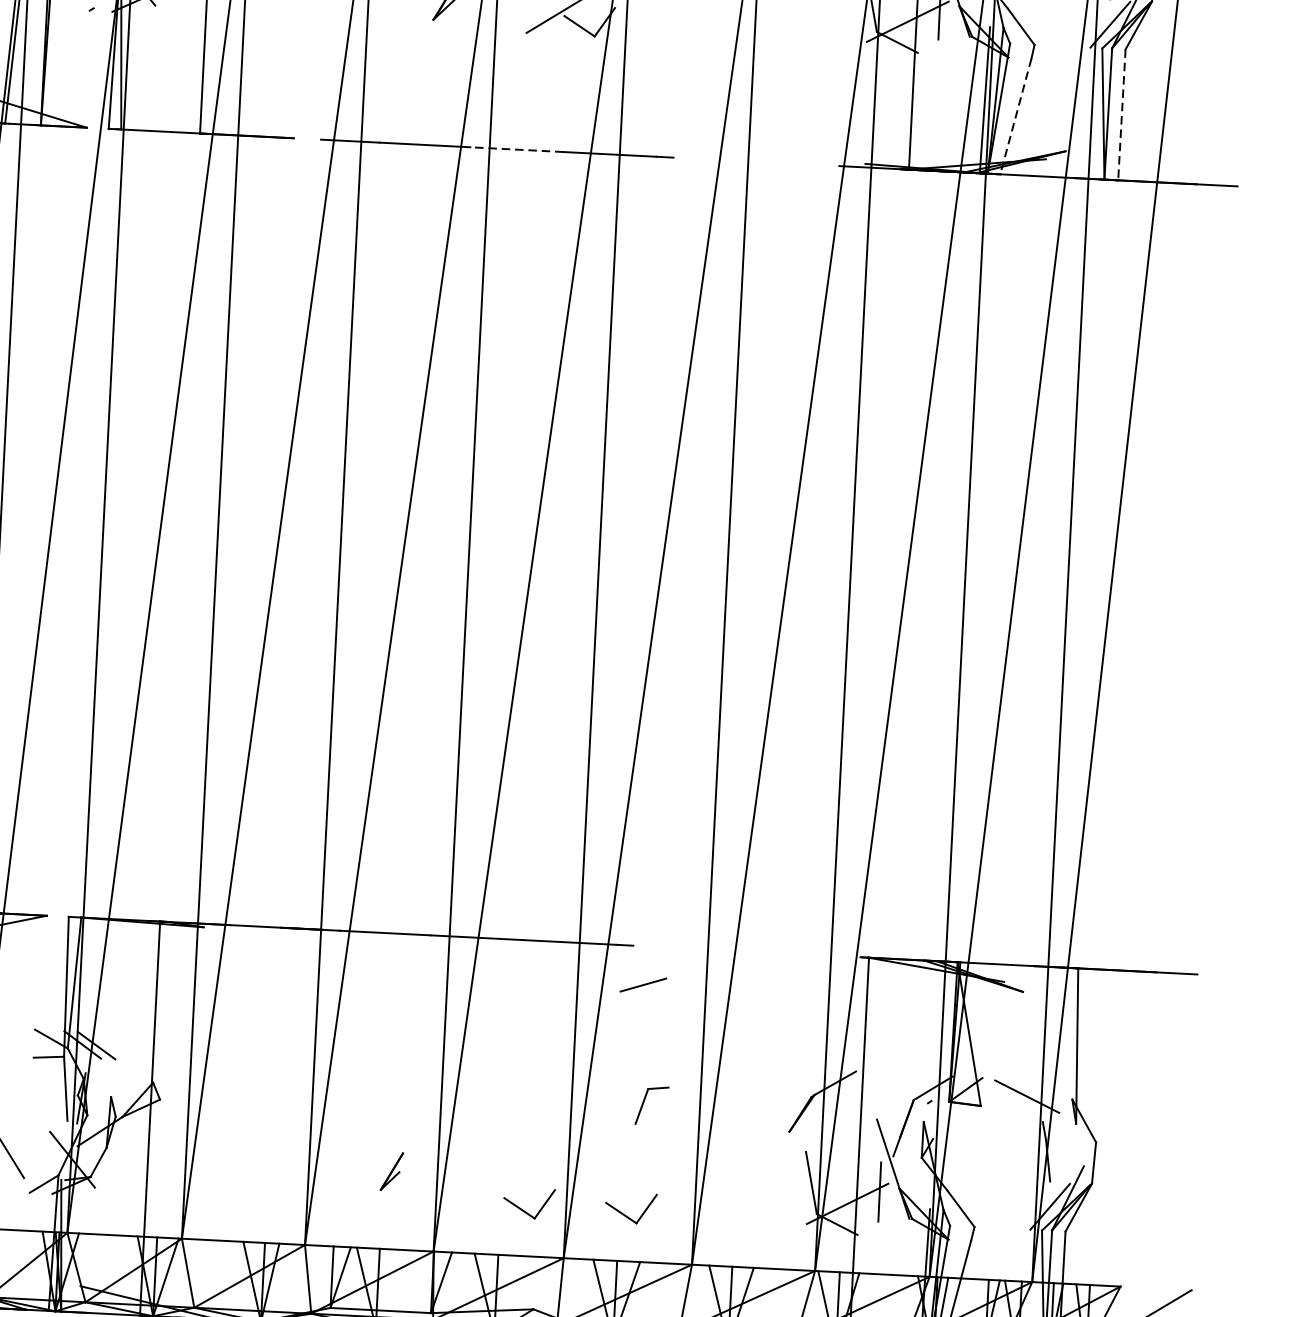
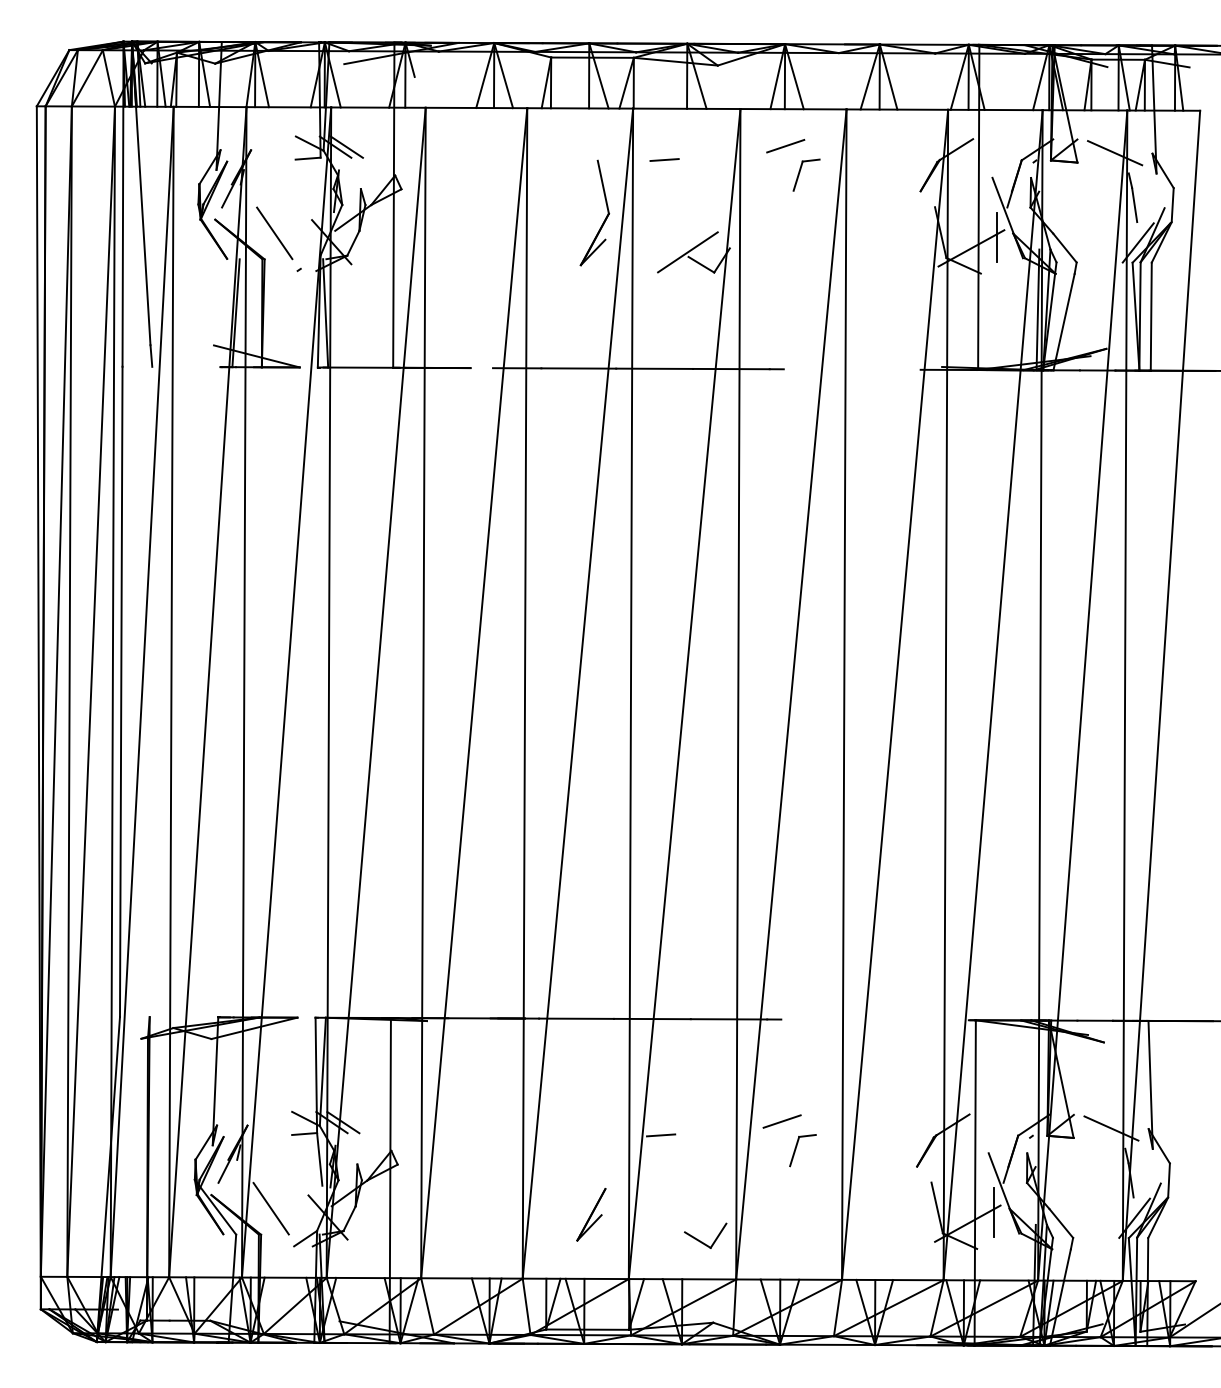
line: (1122, 115) -> (1151, 317), dashed -> solid
line: (1015, 116) -> (1063, 322), dashed -> solid
line: (516, 149) -> (654, 368), dashed -> solid
line: (642, 984) -> (781, 1121), moved
line: (480, 1079) -> (660, 1135), added
part: (392, 1171) -> (591, 1214), size x1.67
part: (626, 1215) -> (786, 1241), removed

